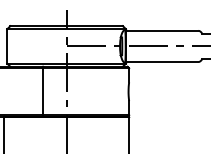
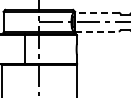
line: (161, 30) -> (96, 12), solid -> dashed
line: (161, 61) -> (96, 31), solid -> dashed

